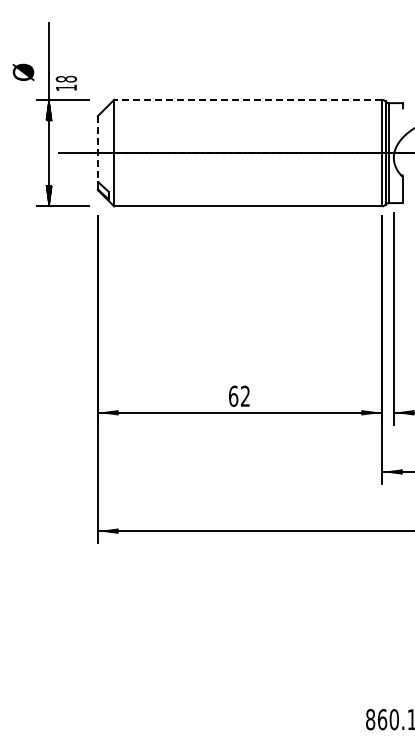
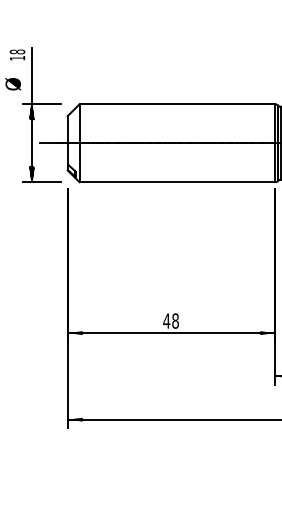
text: (66, 82) -> (17, 54), moved
line: (248, 99) -> (177, 104), dashed -> solid
line: (97, 148) -> (67, 139), dashed -> solid
text: (239, 395) -> (171, 320), 62 -> 48

